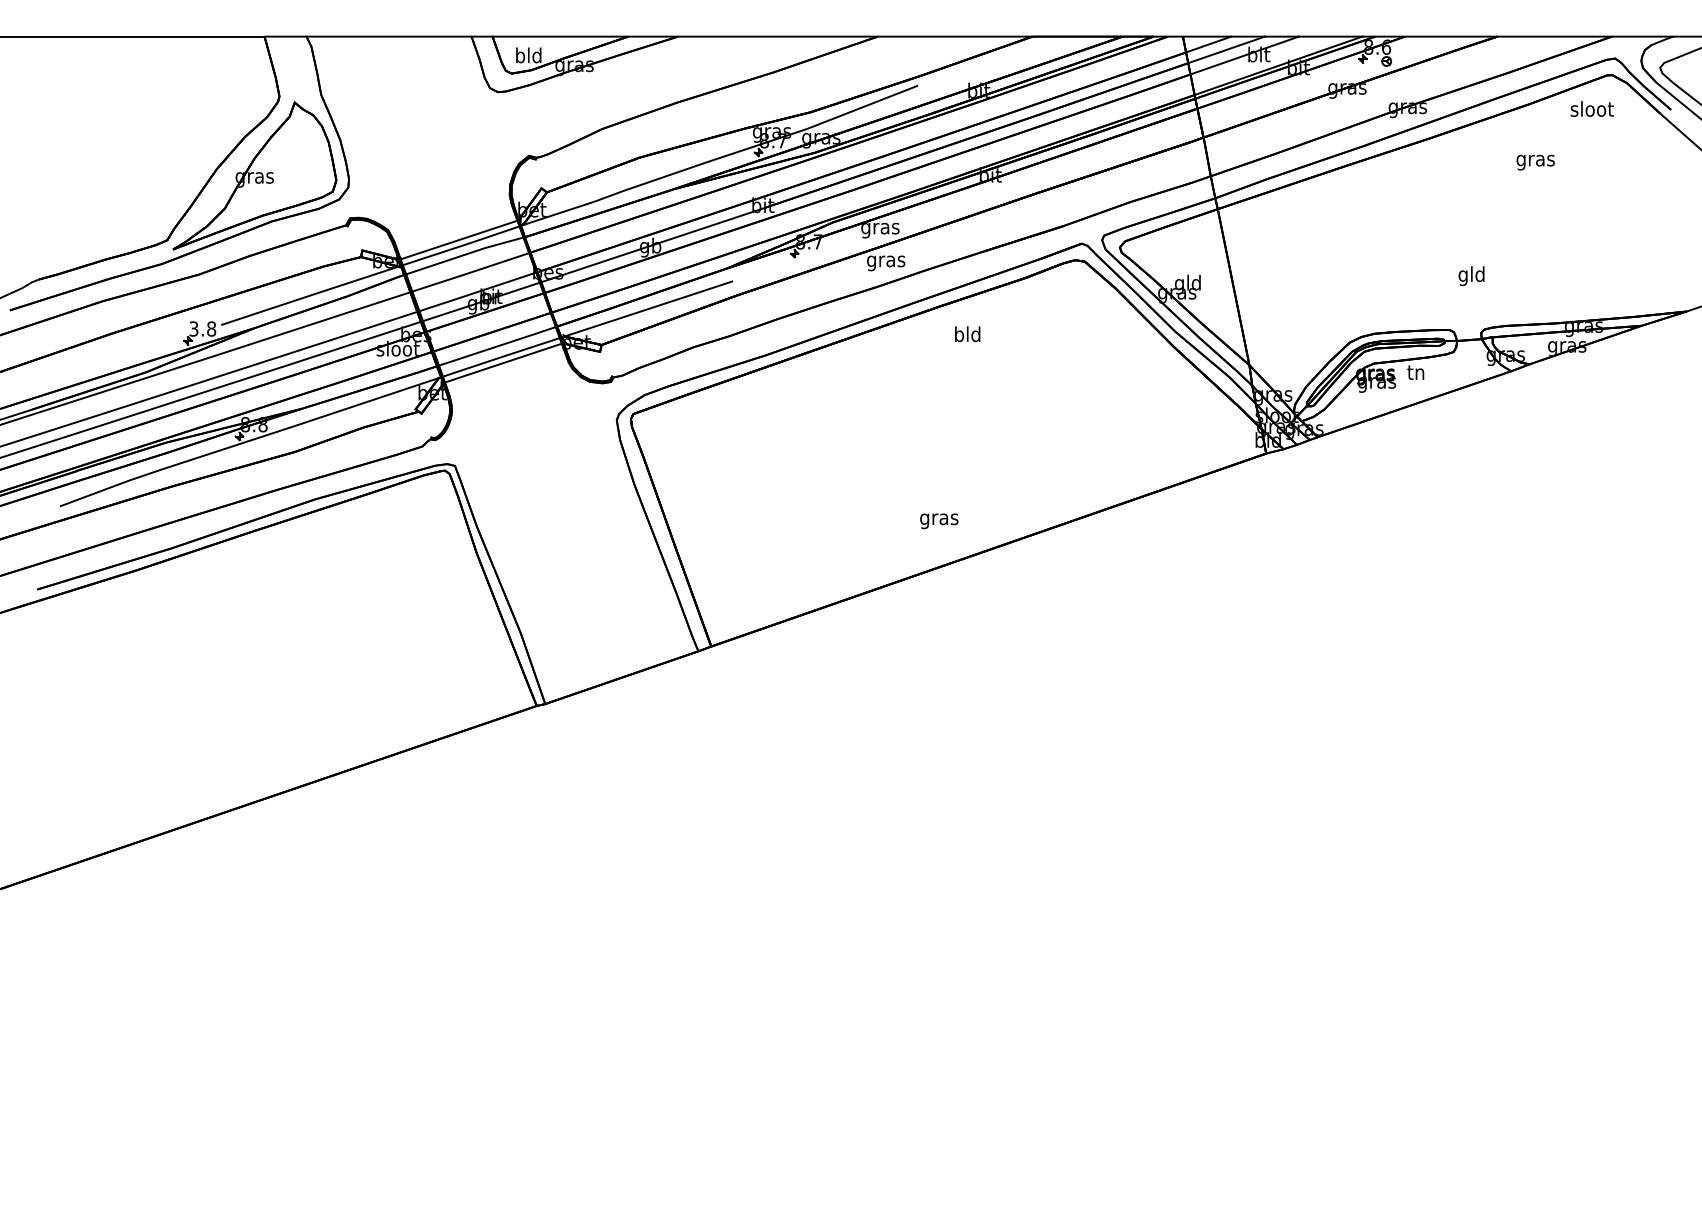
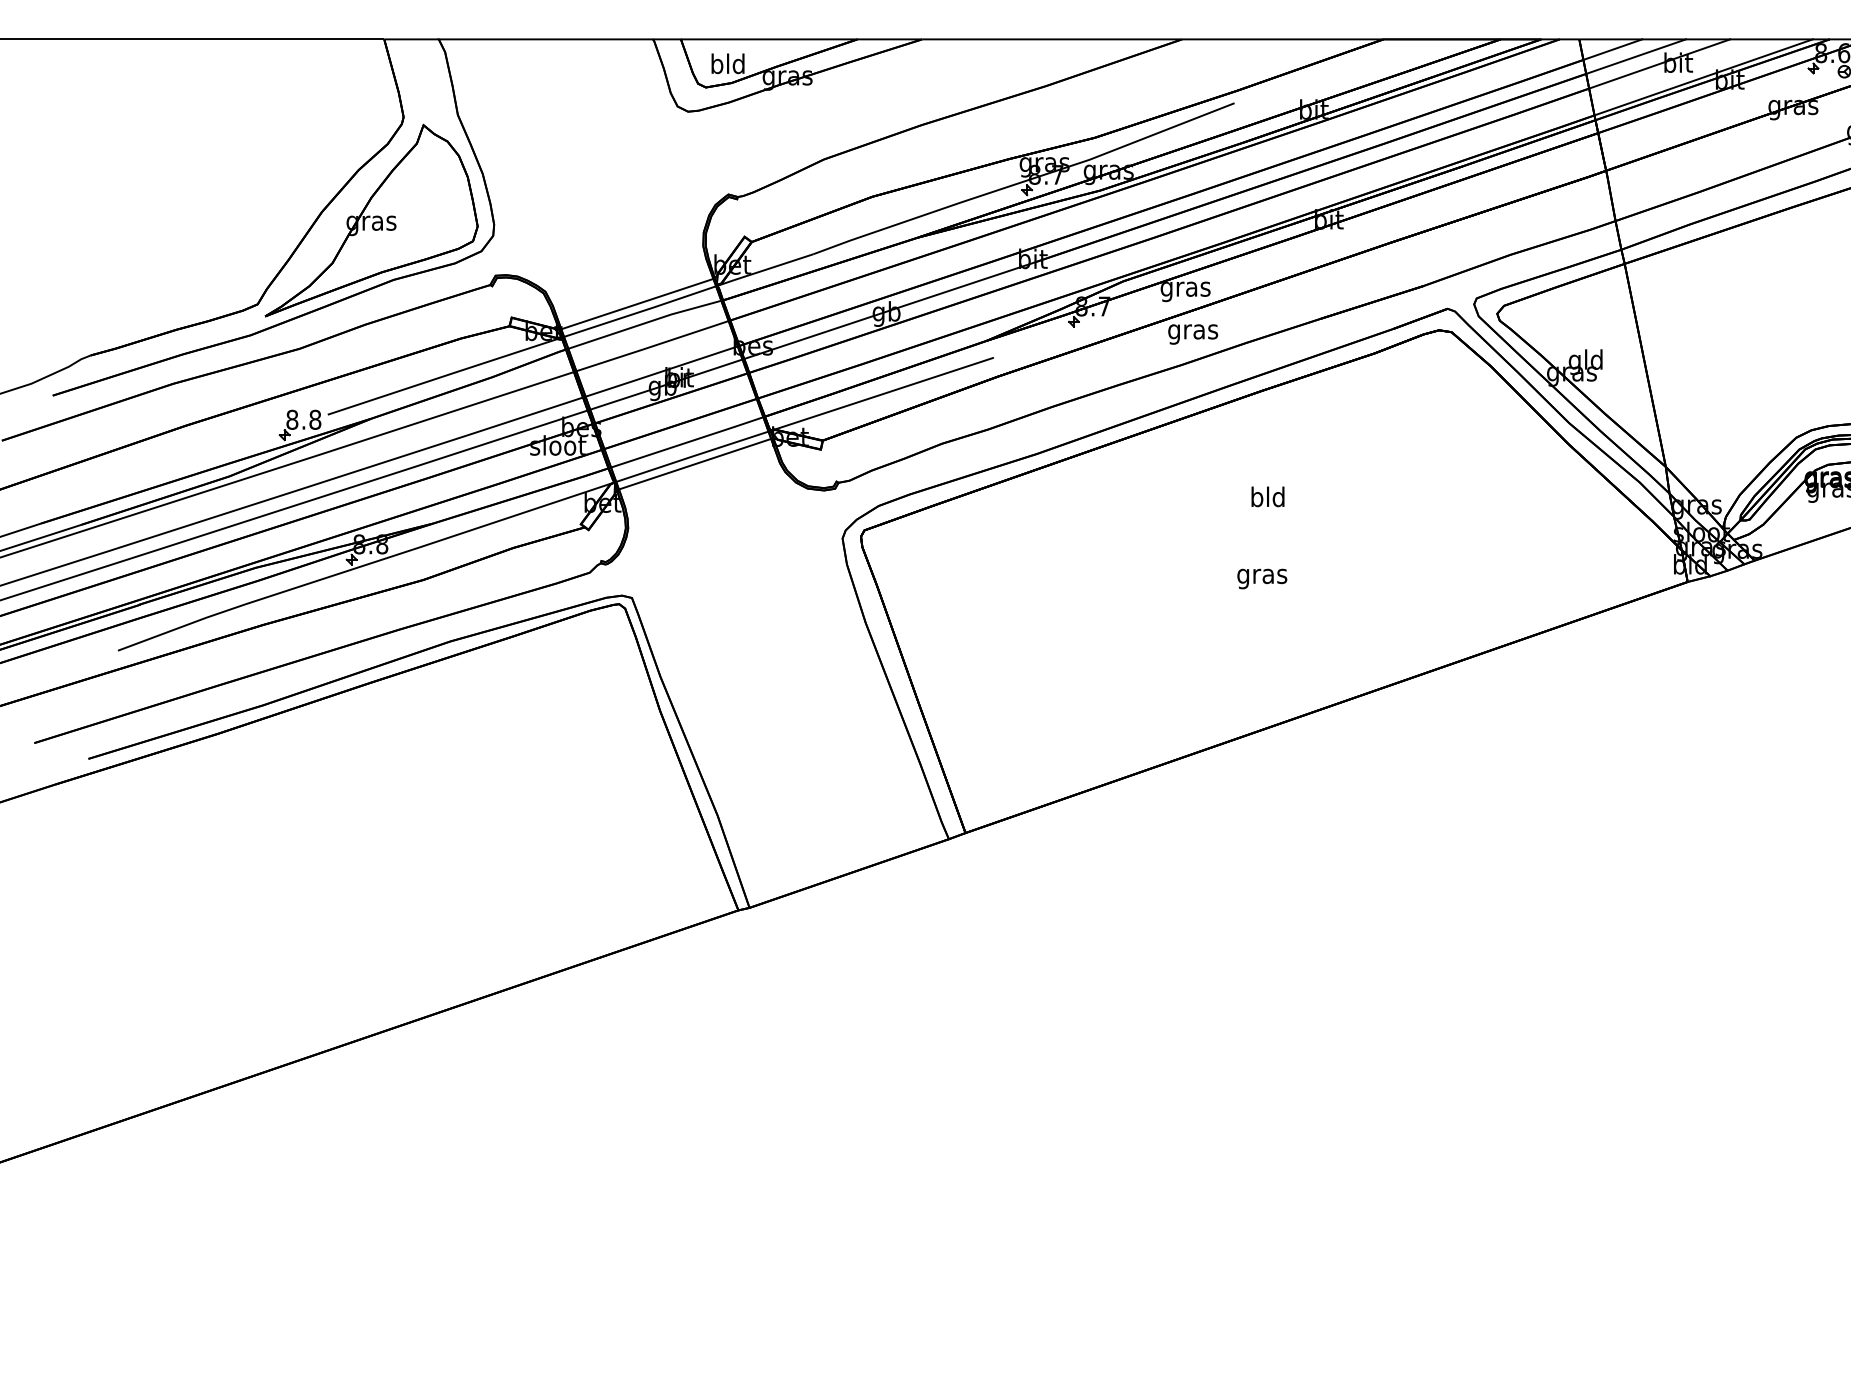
text: (193, 328) -> (291, 419), 3.8 -> 8.8
text: (967, 334) -> (1267, 497), moved
text: (939, 521) -> (1262, 579), moved

